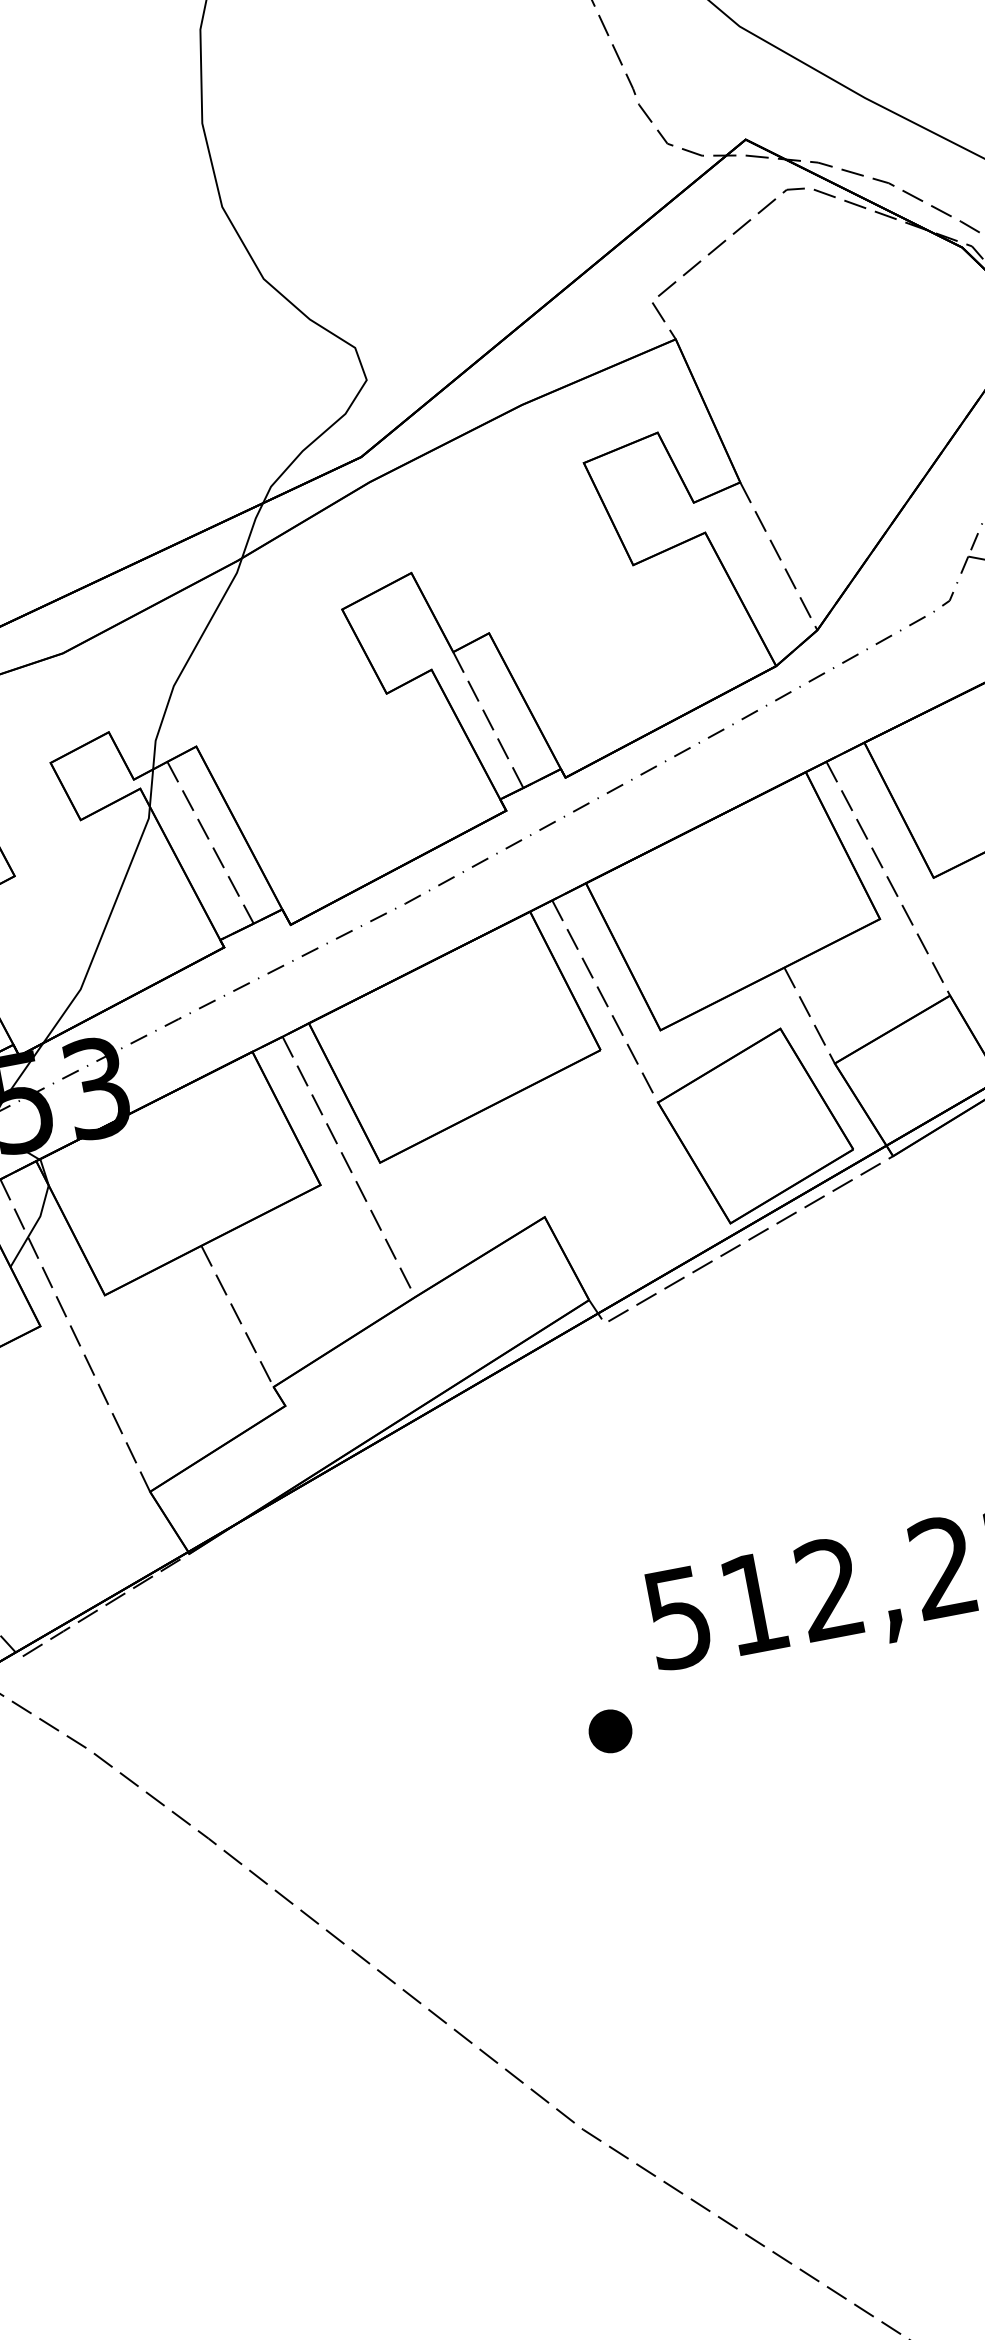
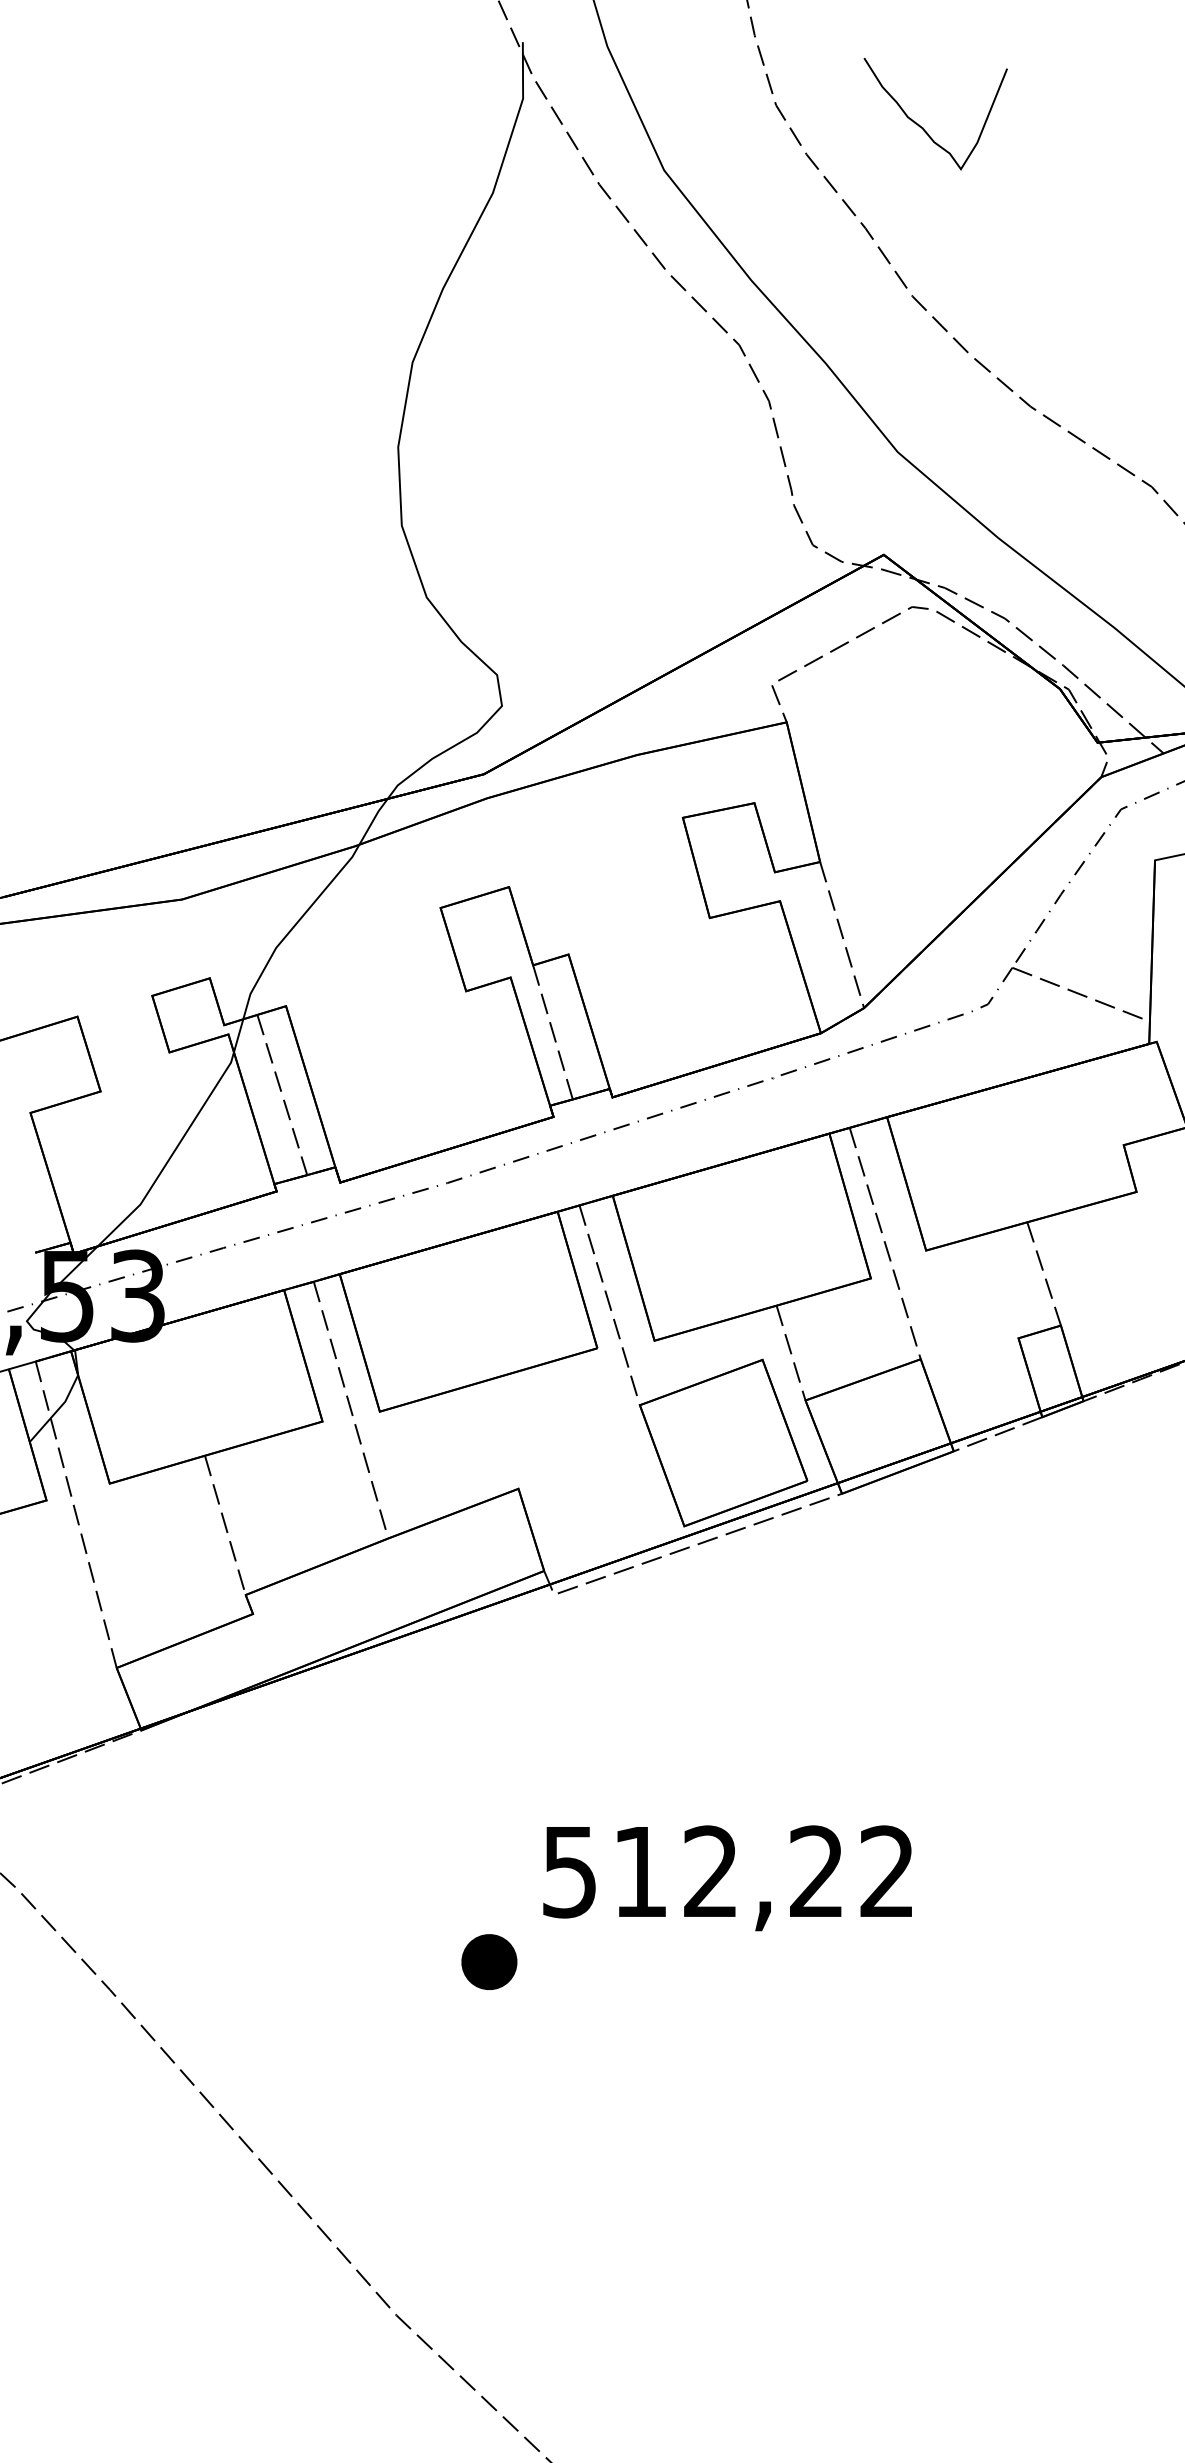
part: (610, 1731) -> (489, 1962), size x1.4

